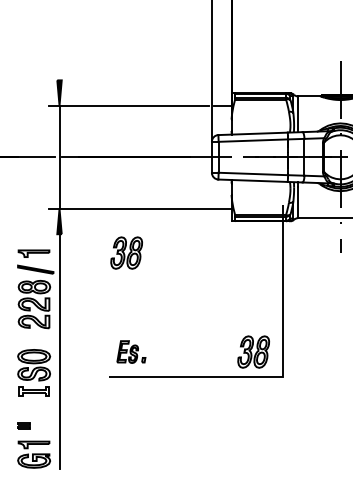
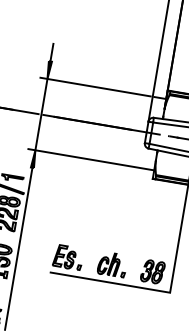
line: (59, 67) -> (51, 52), added
part: (126, 252) -> (76, 188), removed
part: (131, 351) -> (68, 257), size x1.43
part: (194, 351) -> (111, 264), added

